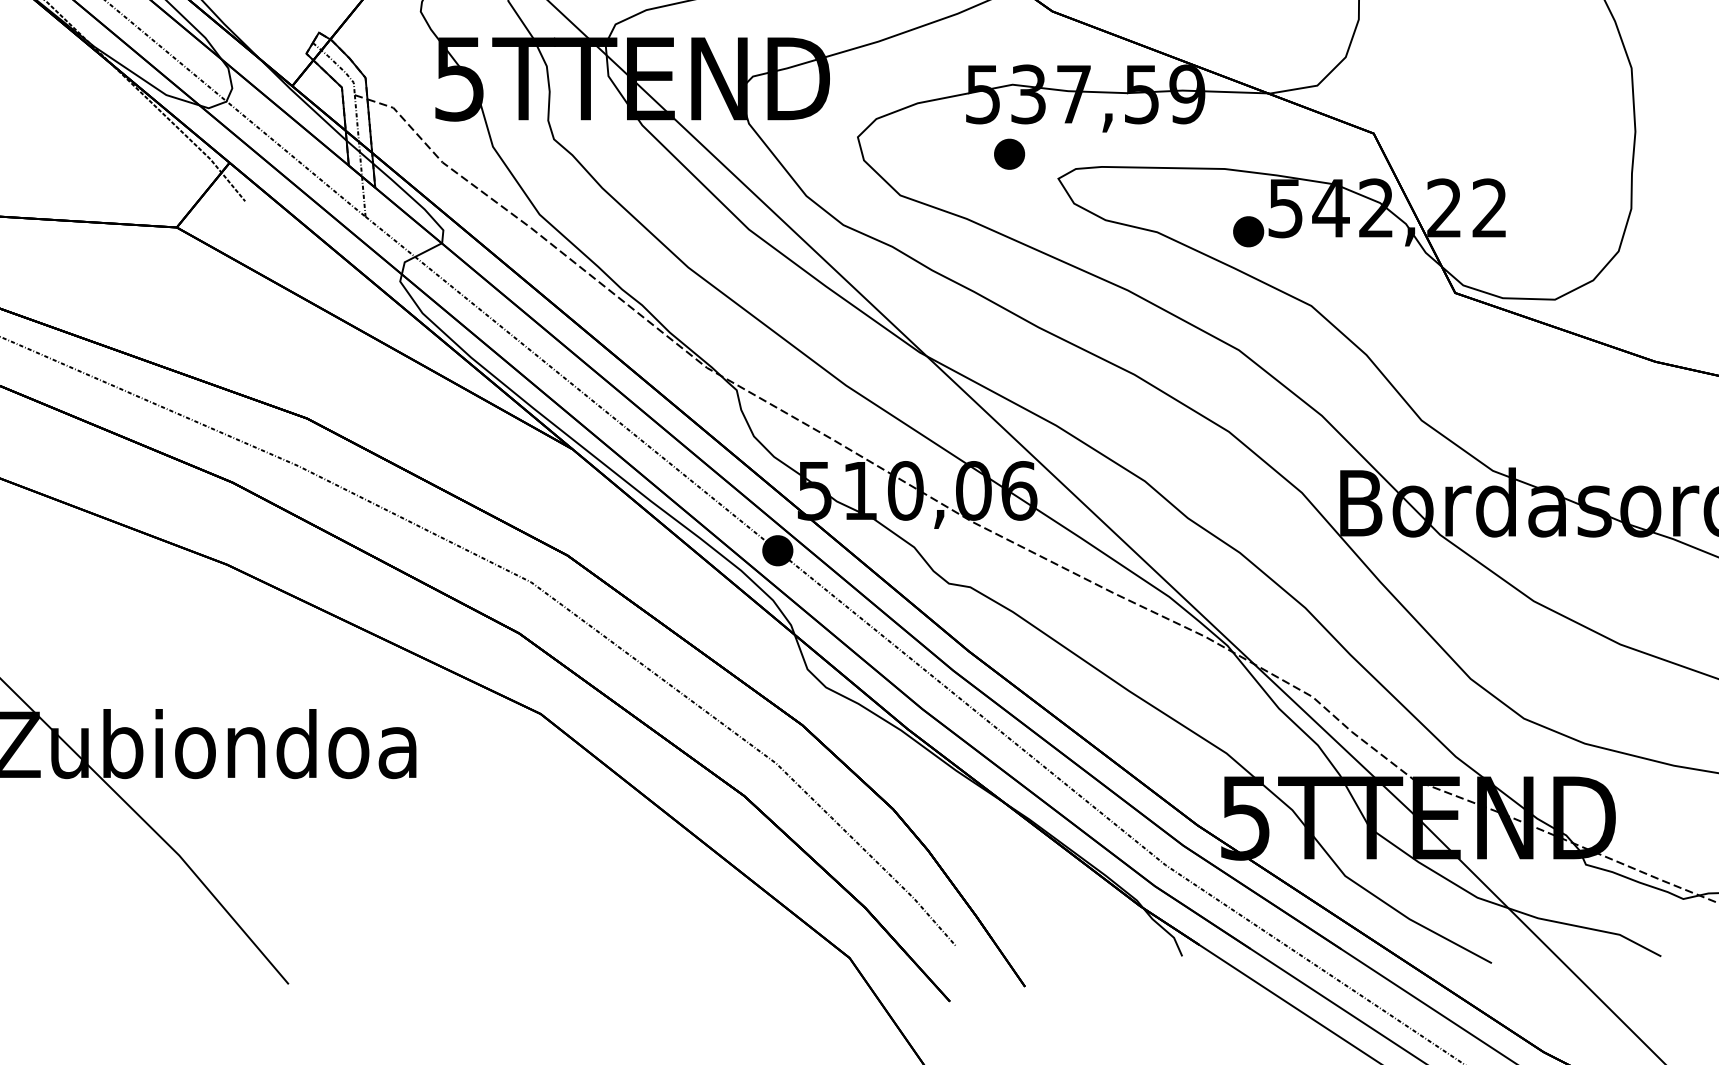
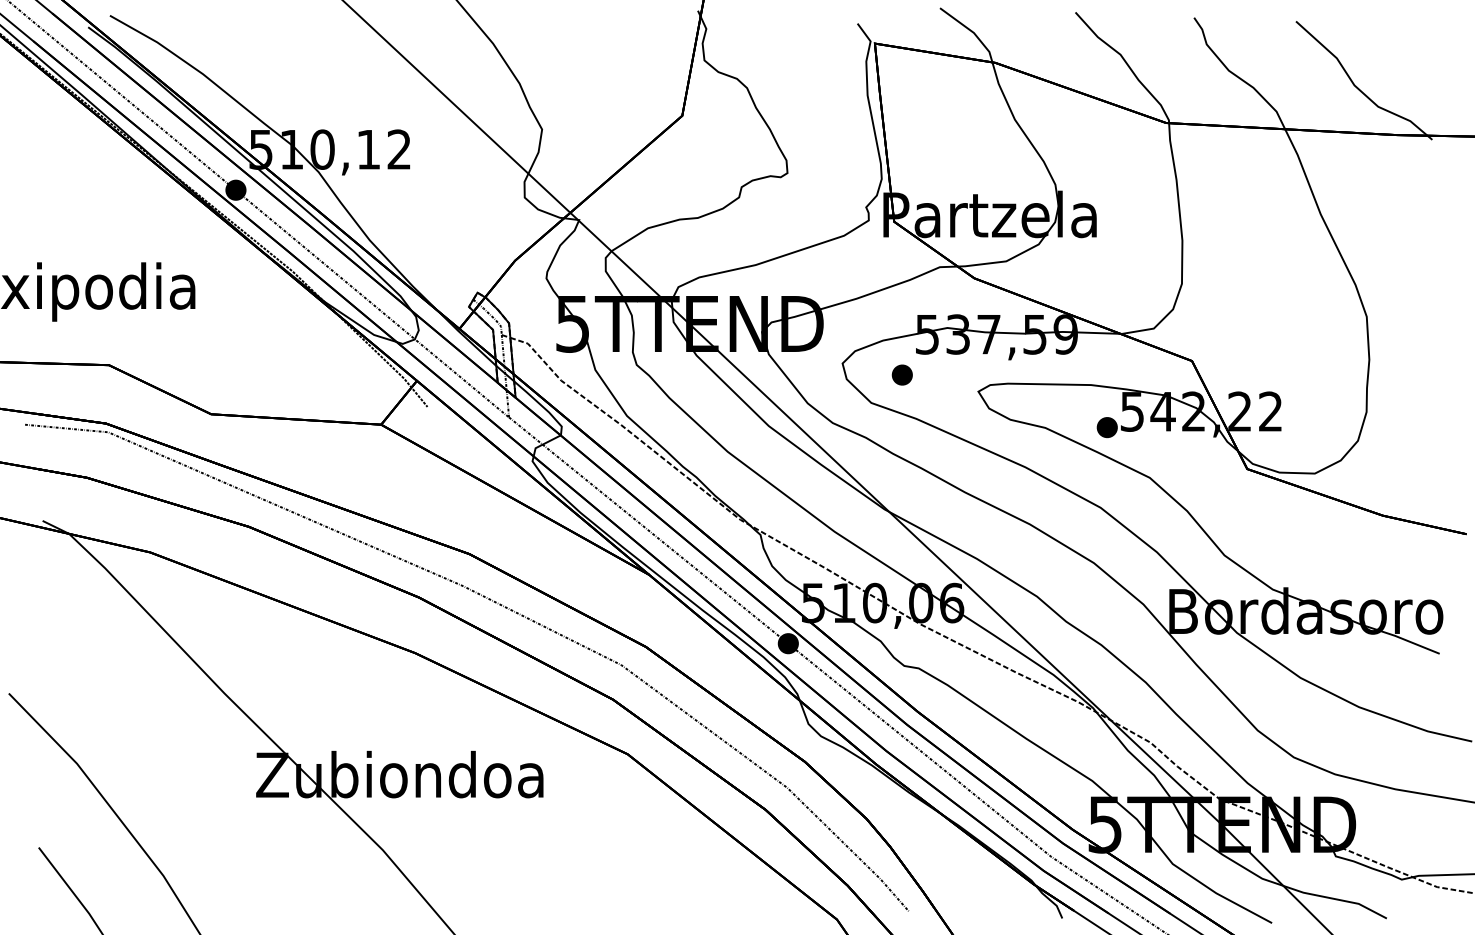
part: (1008, 153) -> (901, 374), moved

